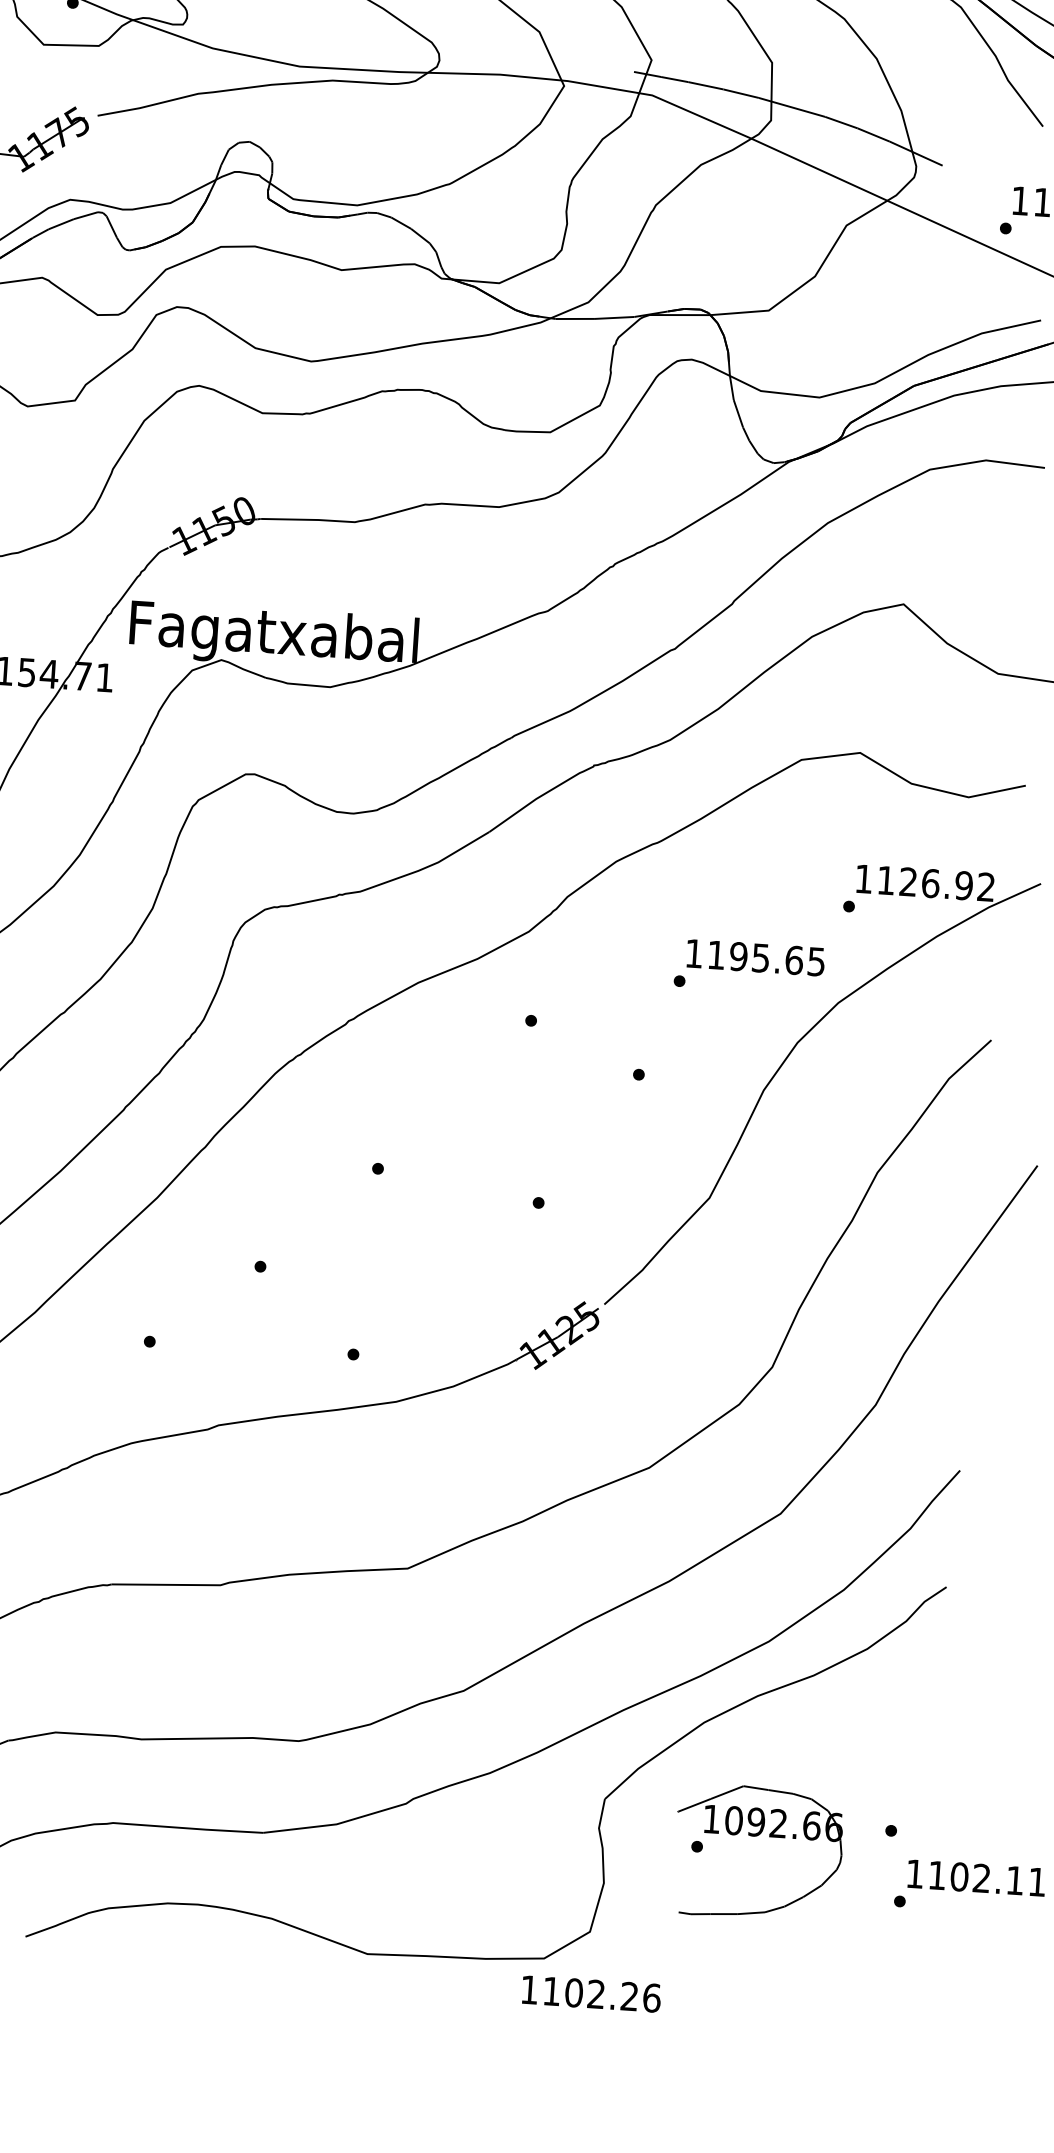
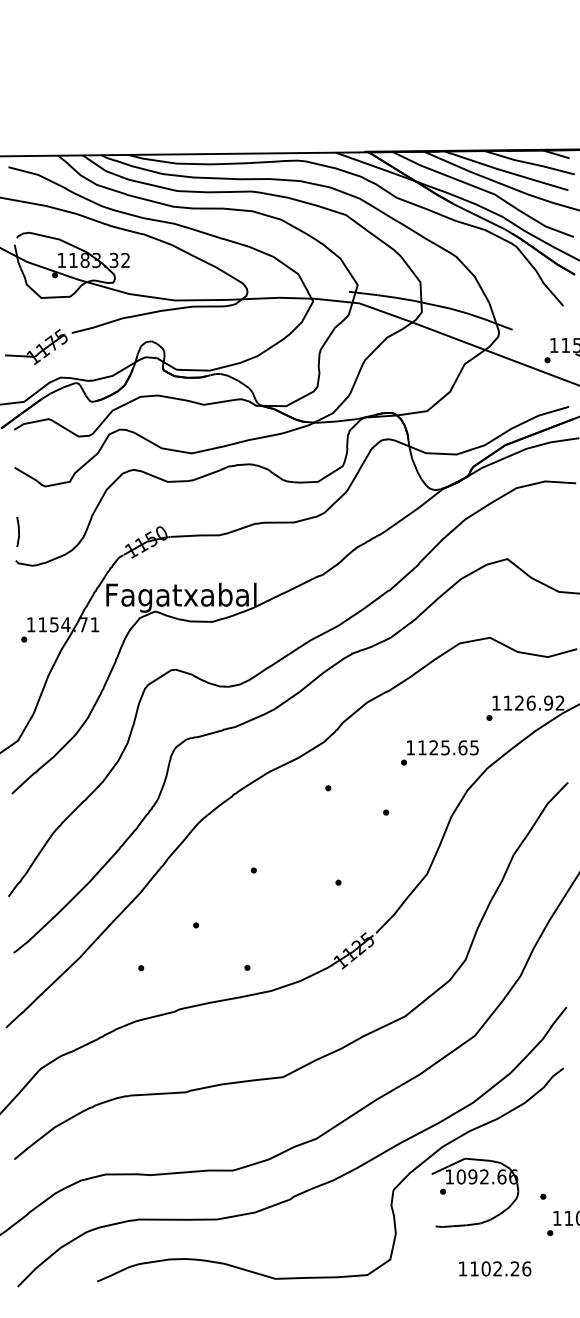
text: (737, 955) -> (433, 747), 1195.65 -> 1125.65
part: (756, 1836) -> (473, 1184), moved
text: (592, 1993) -> (495, 1268), moved

